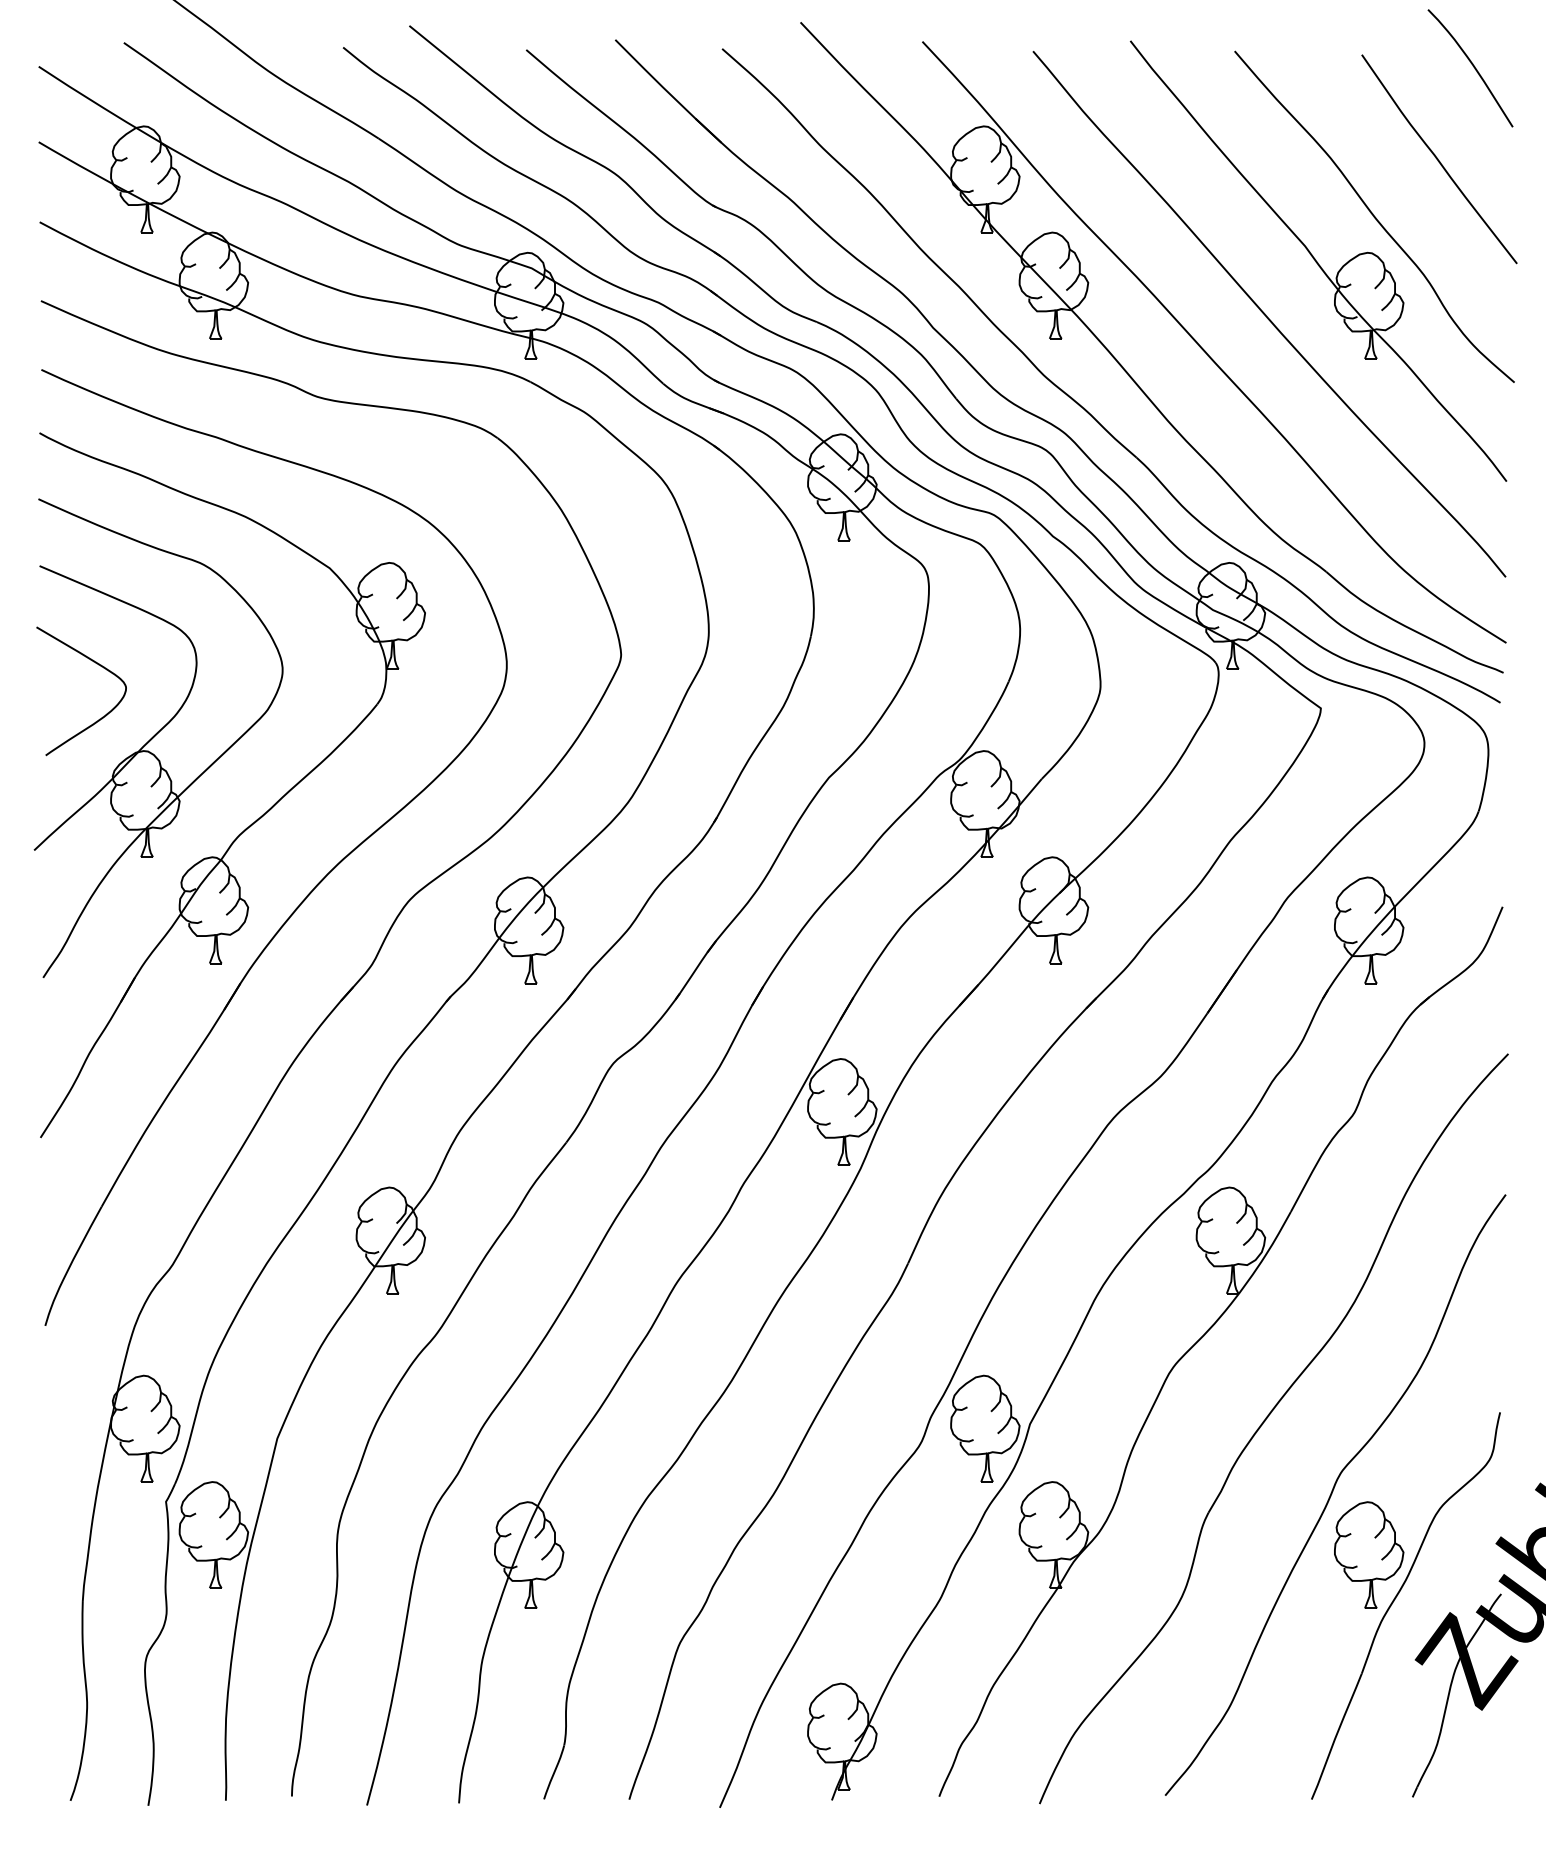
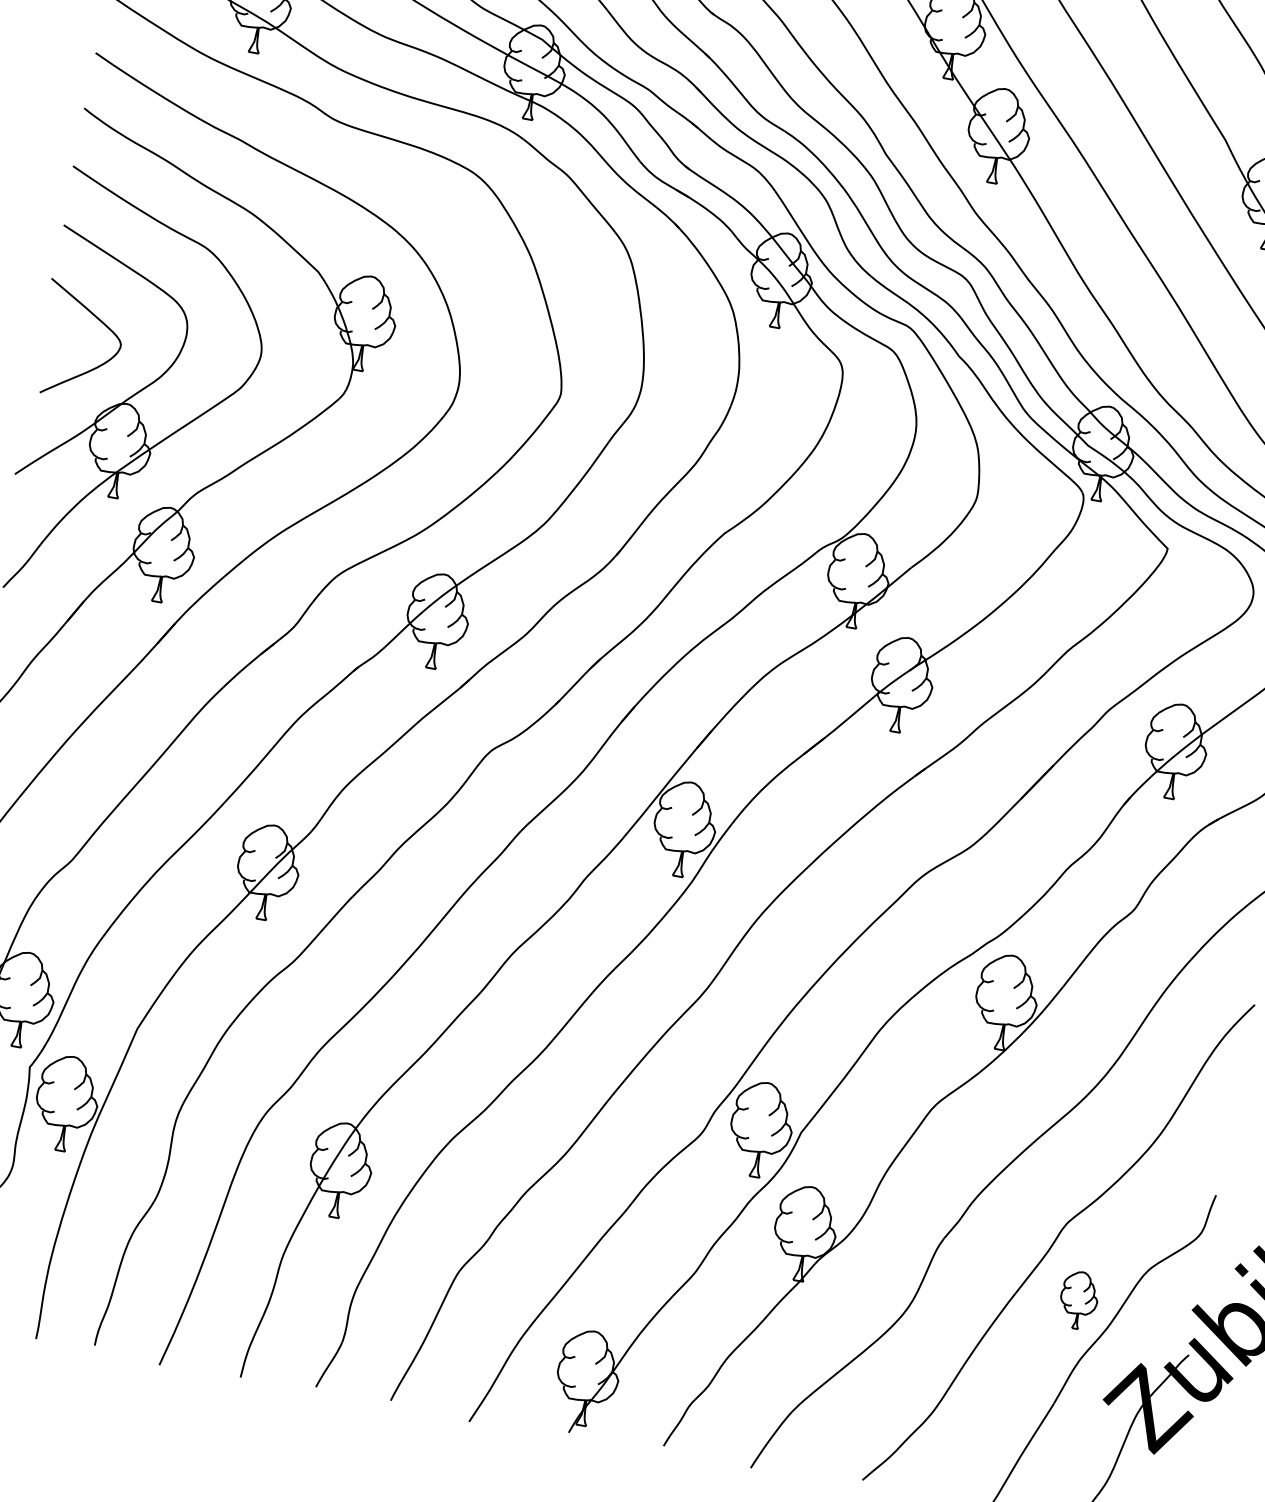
part: (1369, 1554) -> (1079, 1299), size x0.6

